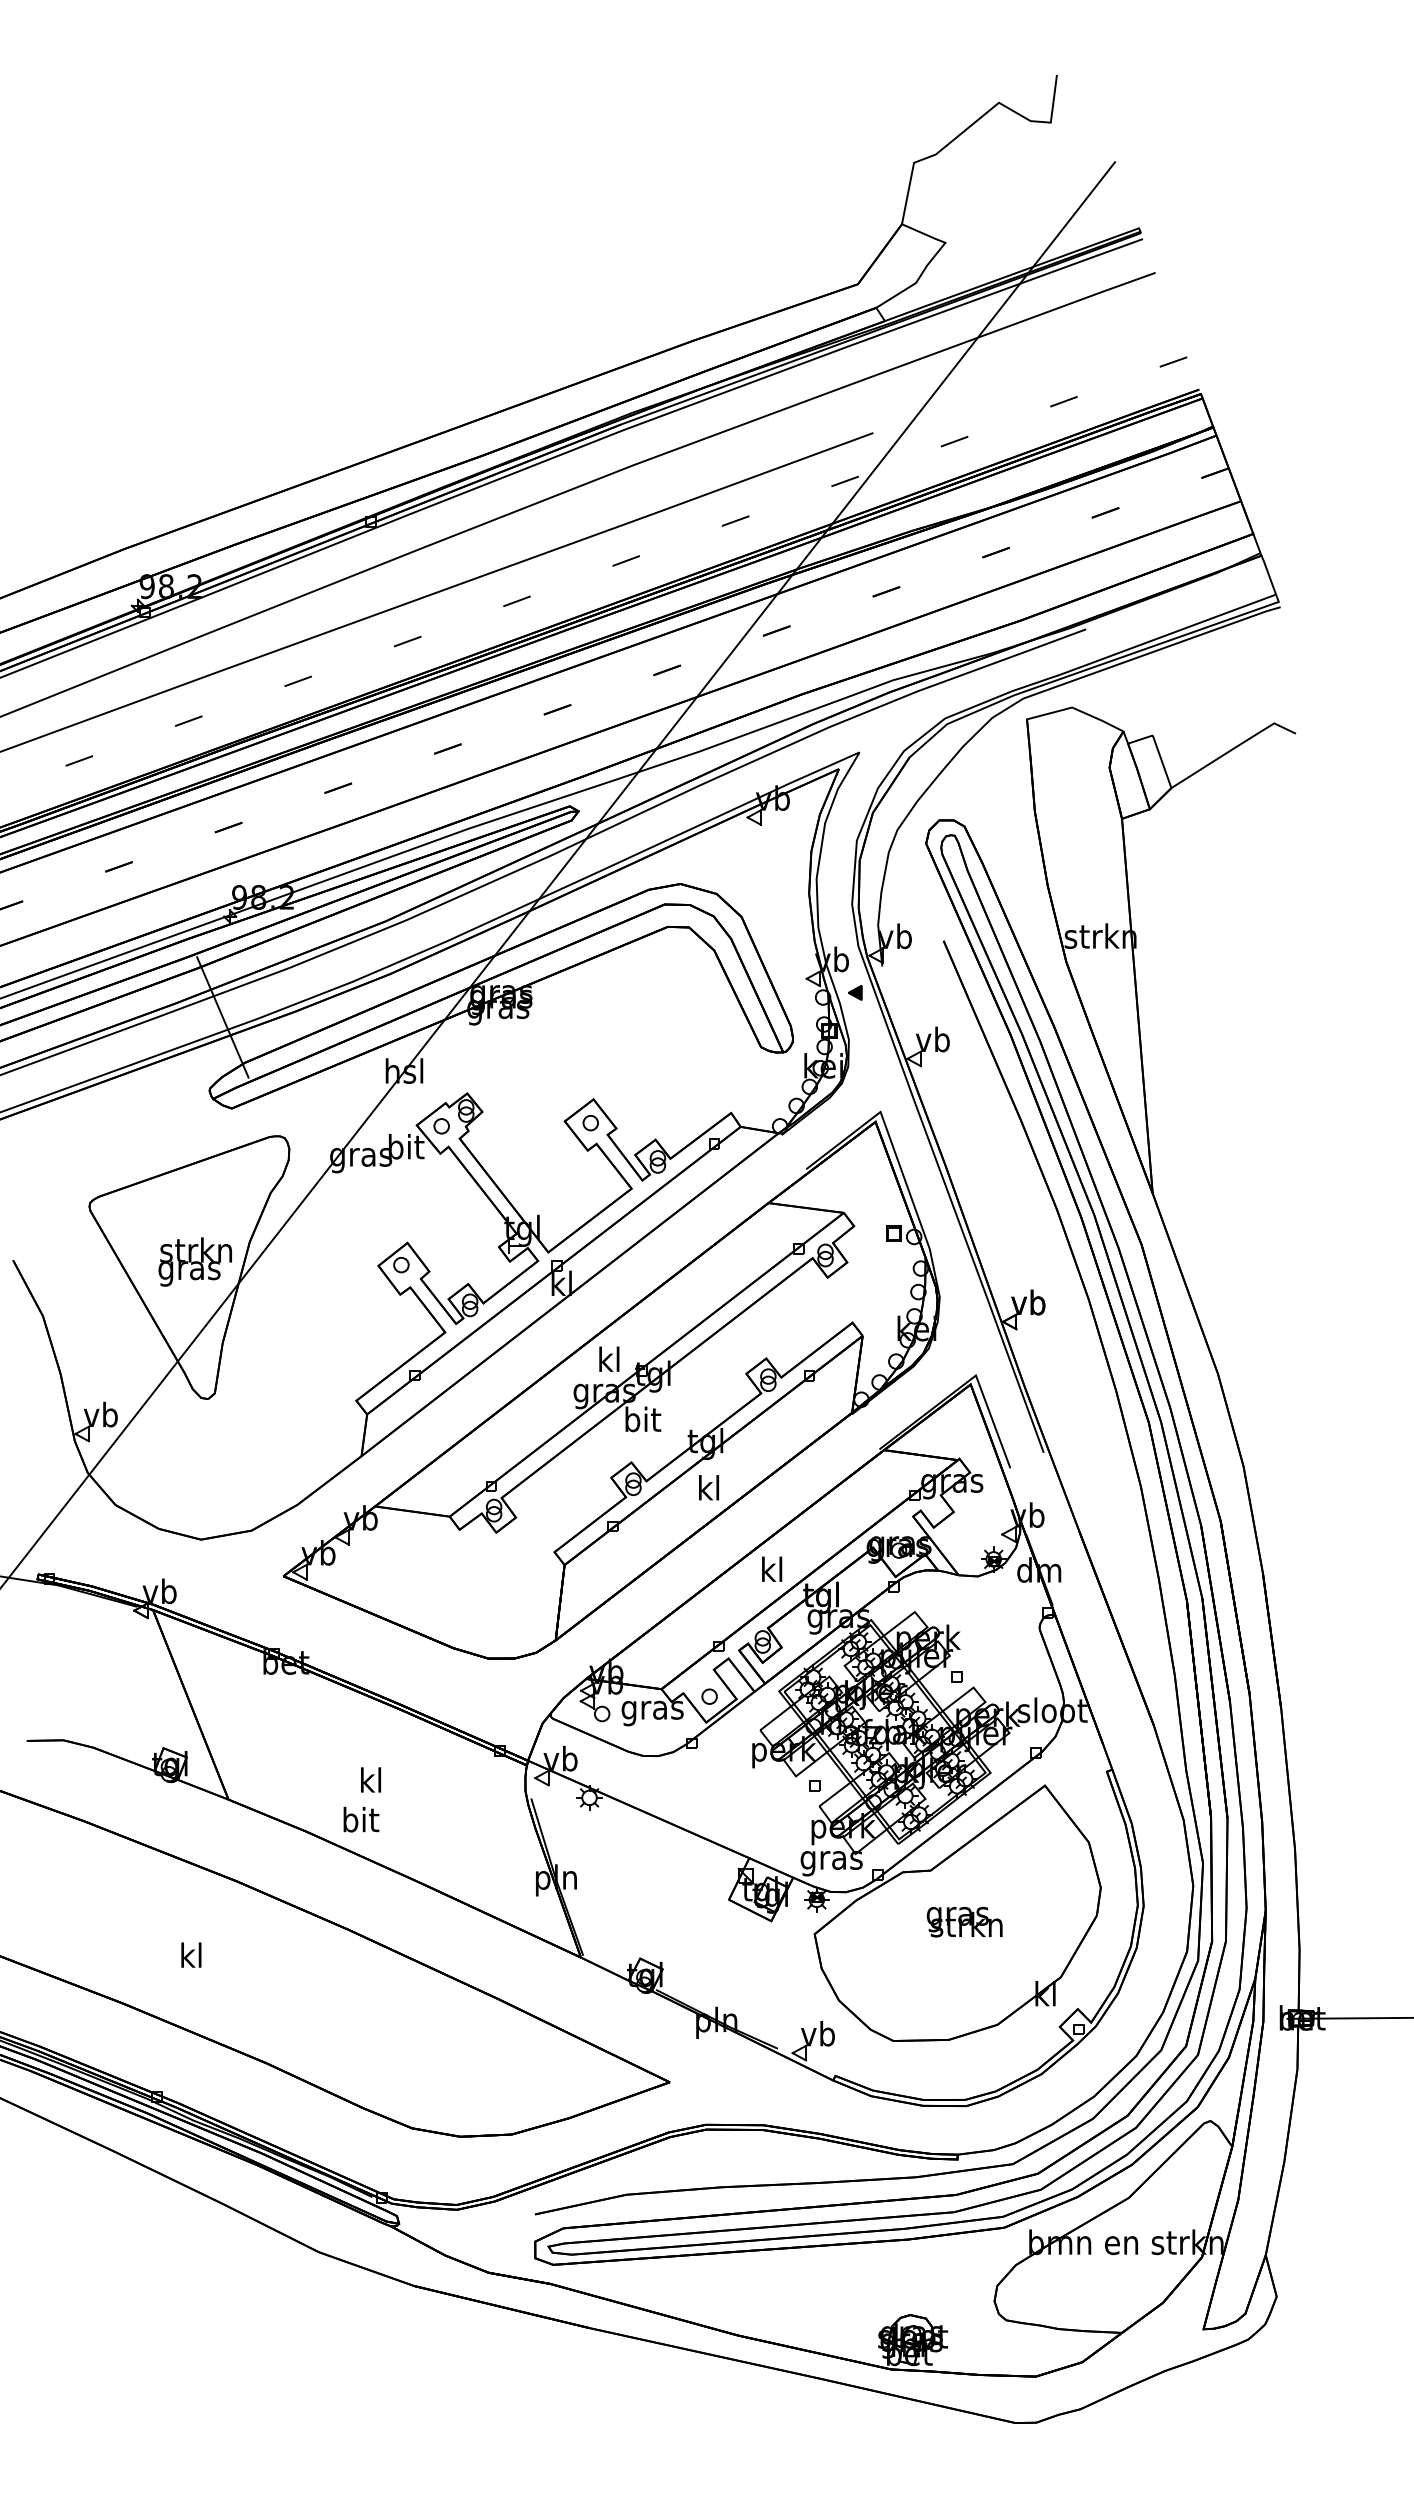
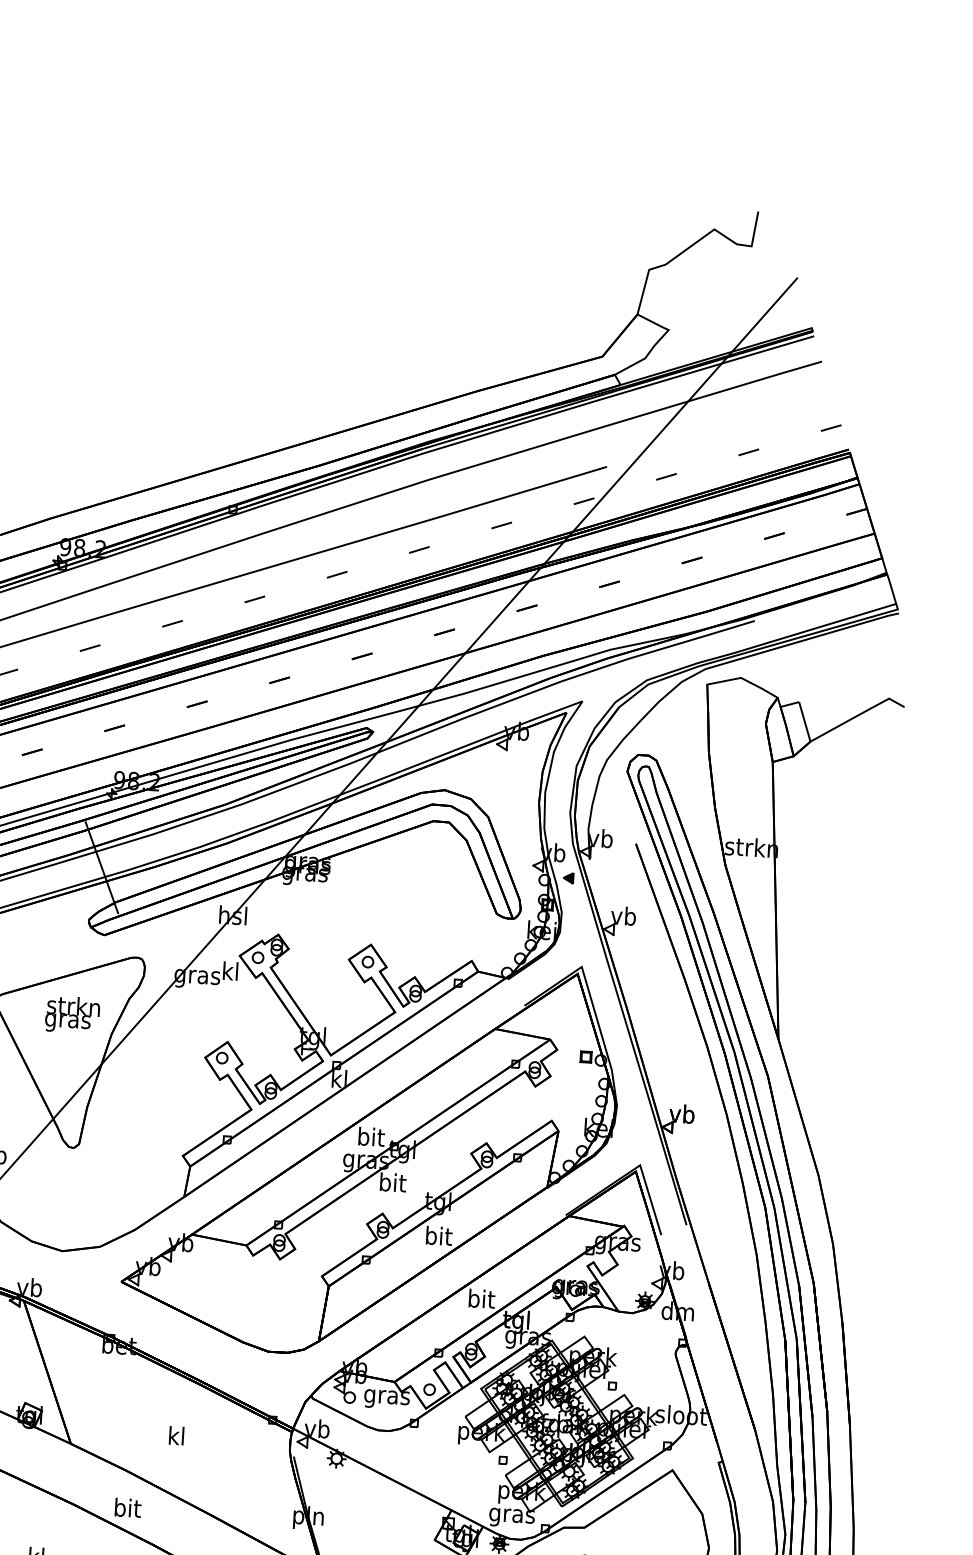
text: (406, 1146) -> (231, 971), bit -> kl
text: (194, 1261) -> (71, 1014), moved
text: (610, 1359) -> (371, 1137), kl -> bit
text: (709, 1487) -> (438, 1235), kl -> bit
text: (772, 1569) -> (481, 1298), kl -> bit
text: (361, 1819) -> (128, 1507), moved

